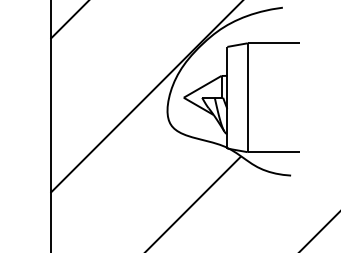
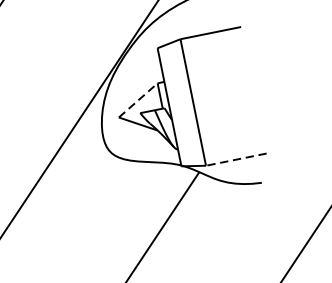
line: (202, 86) -> (138, 100), solid -> dashed
line: (273, 152) -> (235, 160), solid -> dashed

